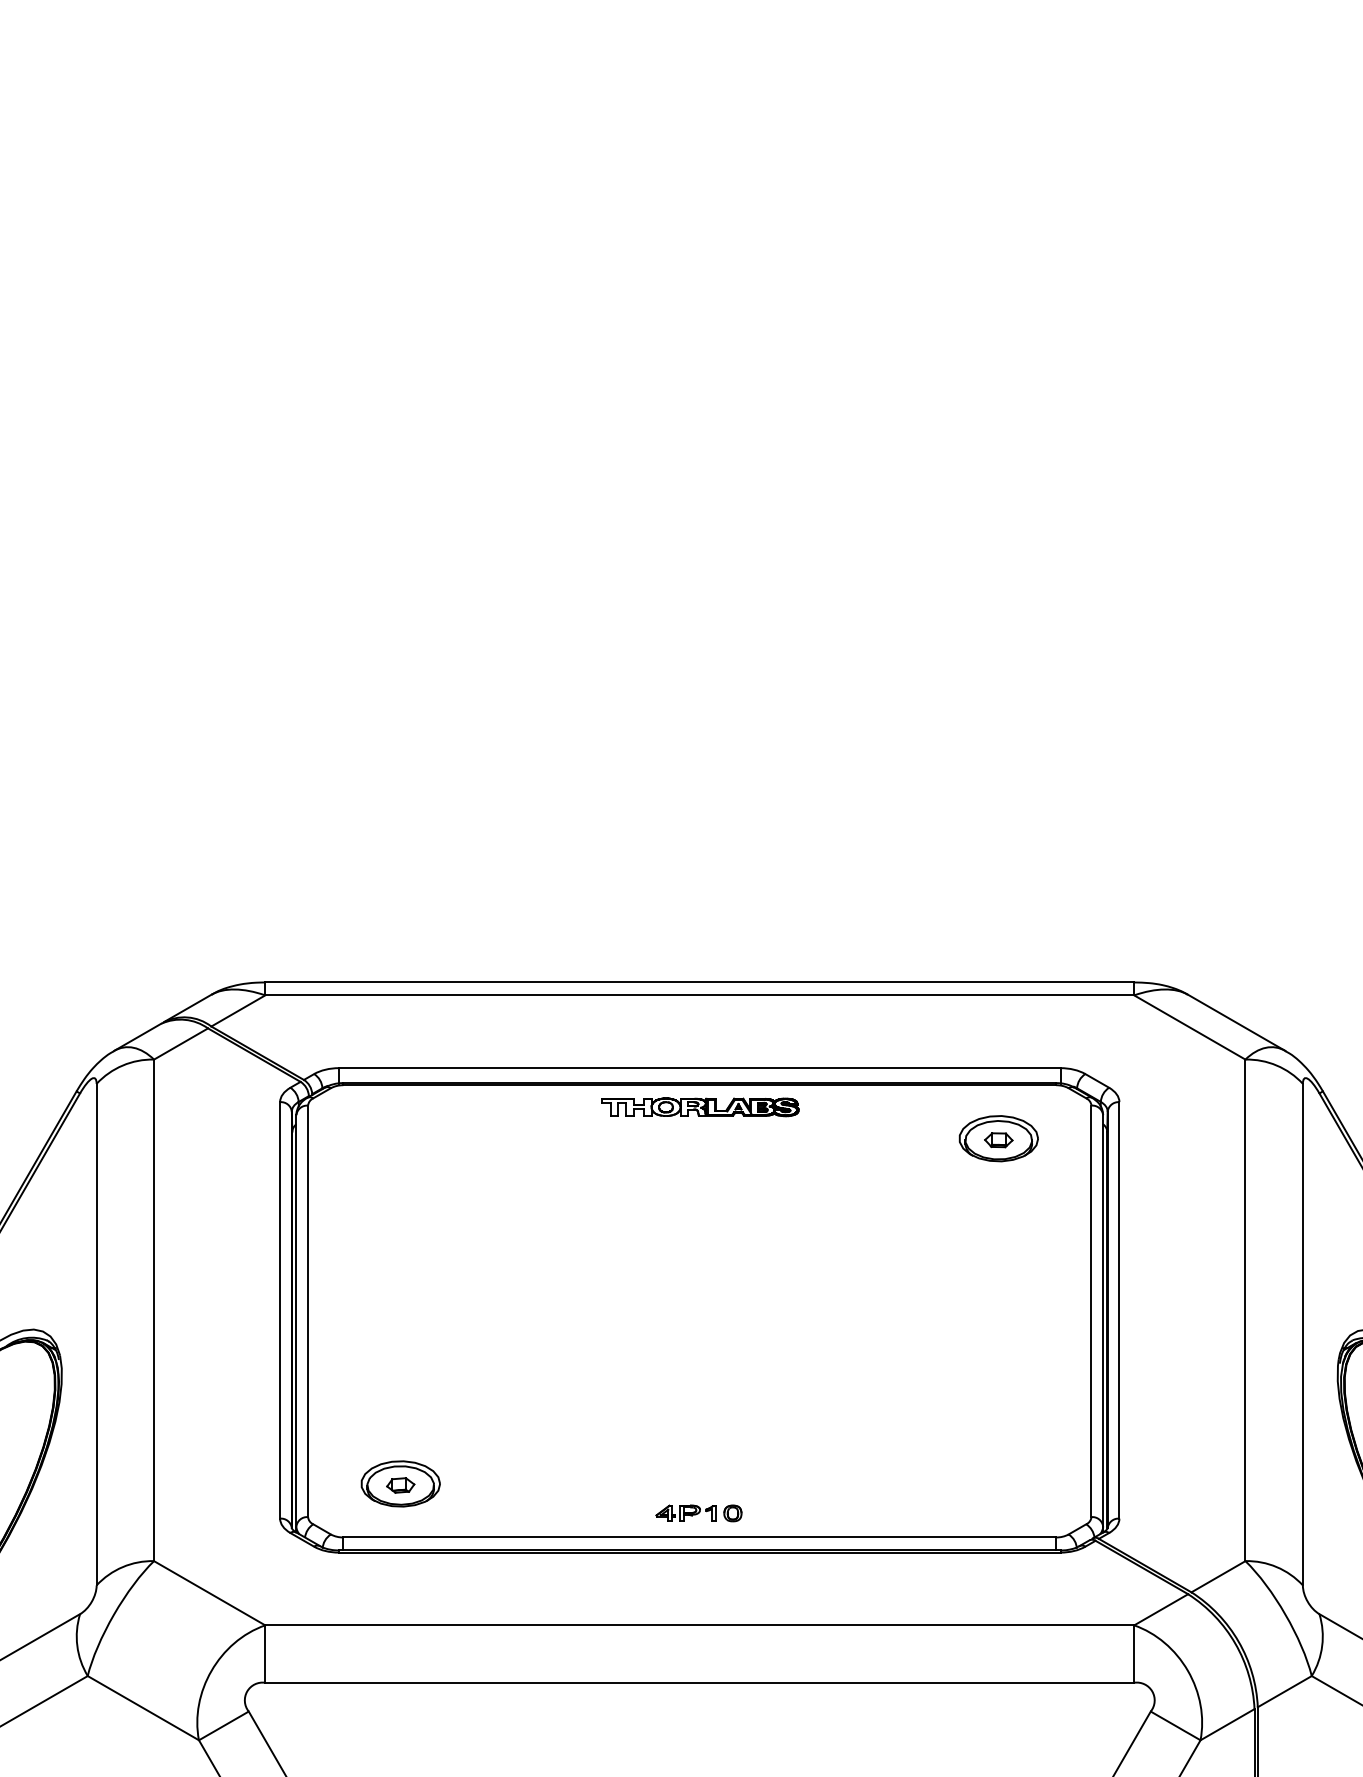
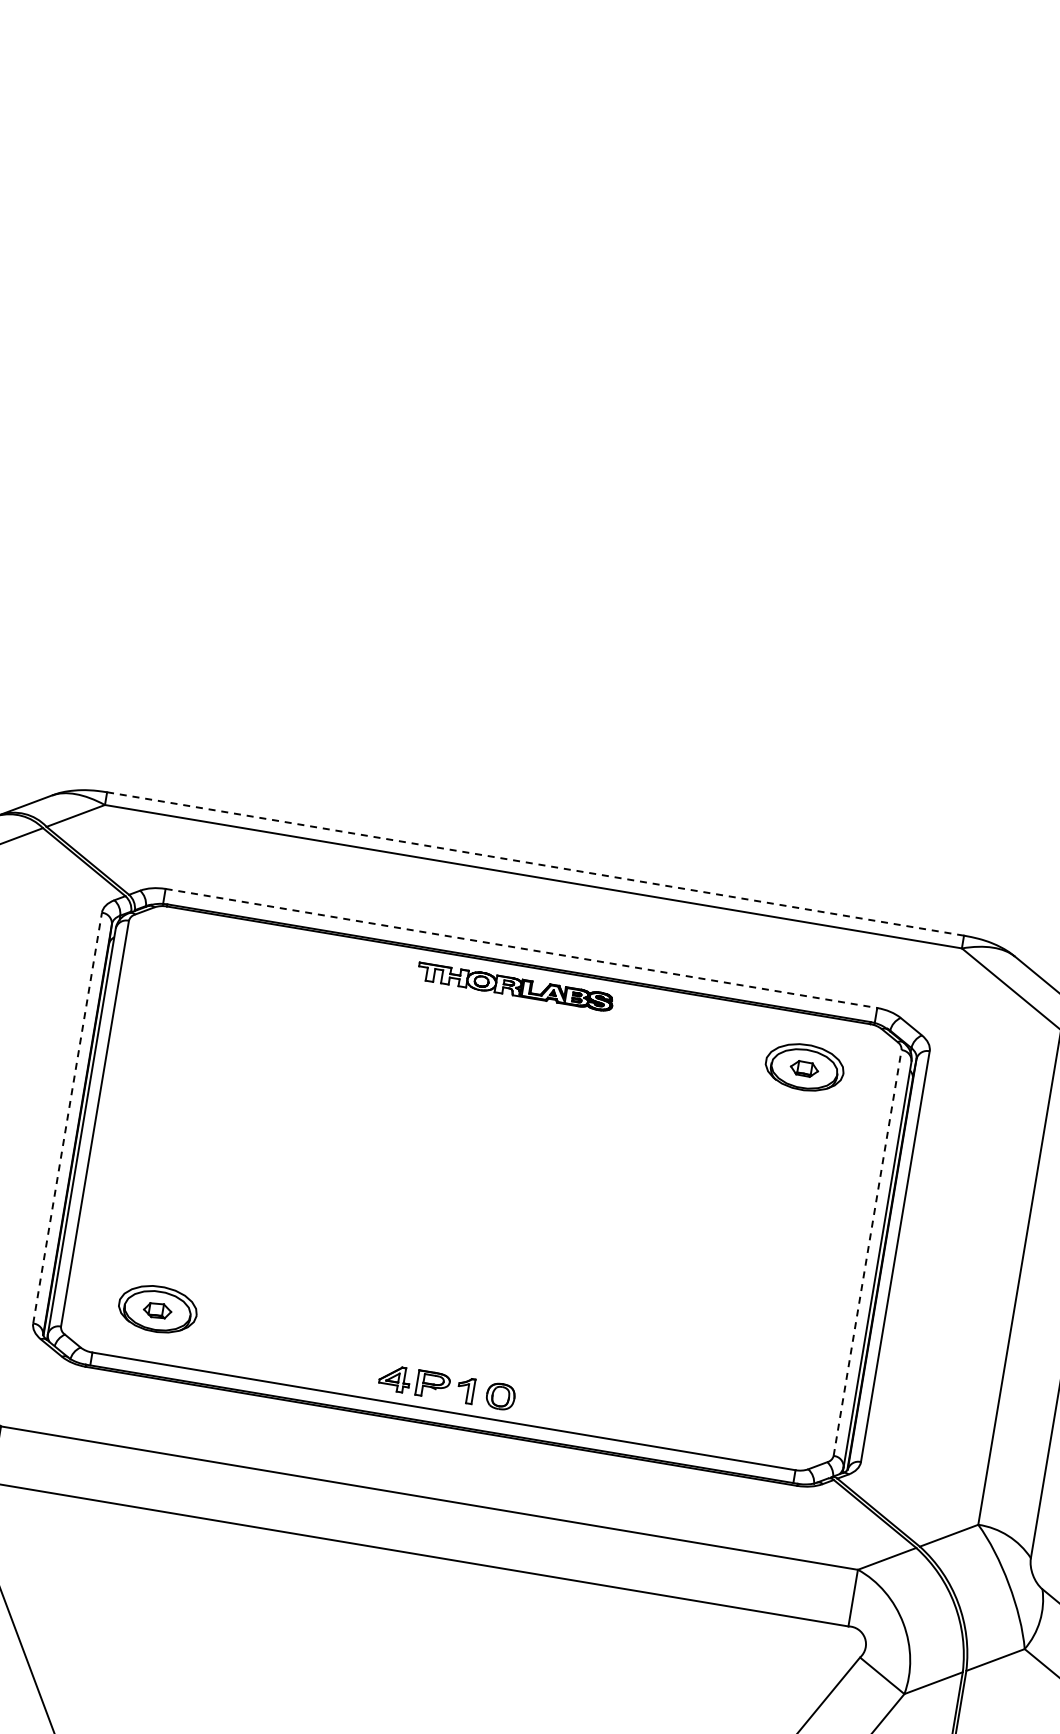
line: (699, 982) -> (535, 863), solid -> dashed
line: (699, 1068) -> (521, 948), solid -> dashed
line: (280, 1309) -> (68, 1117), solid -> dashed
line: (1091, 1311) -> (867, 1253), solid -> dashed
part: (698, 1513) -> (446, 1387), size x1.6

